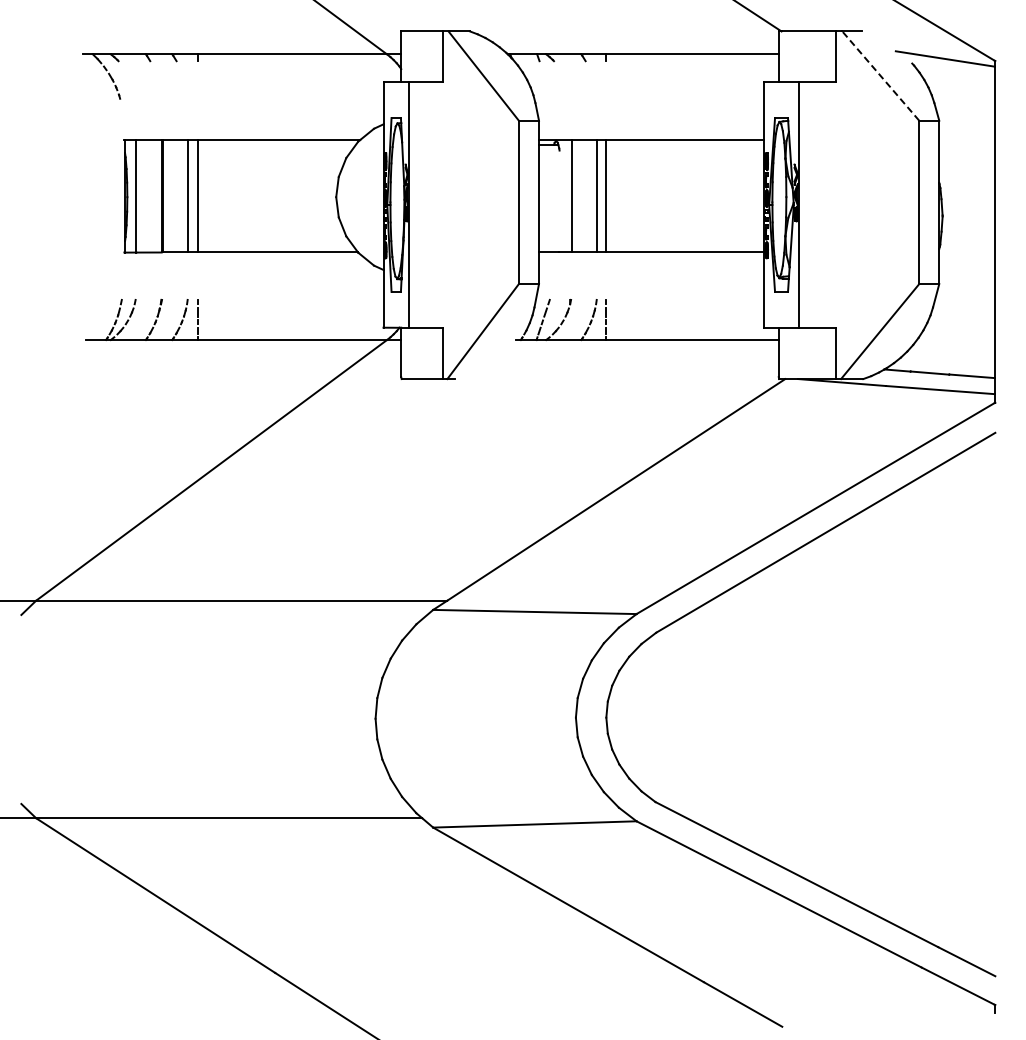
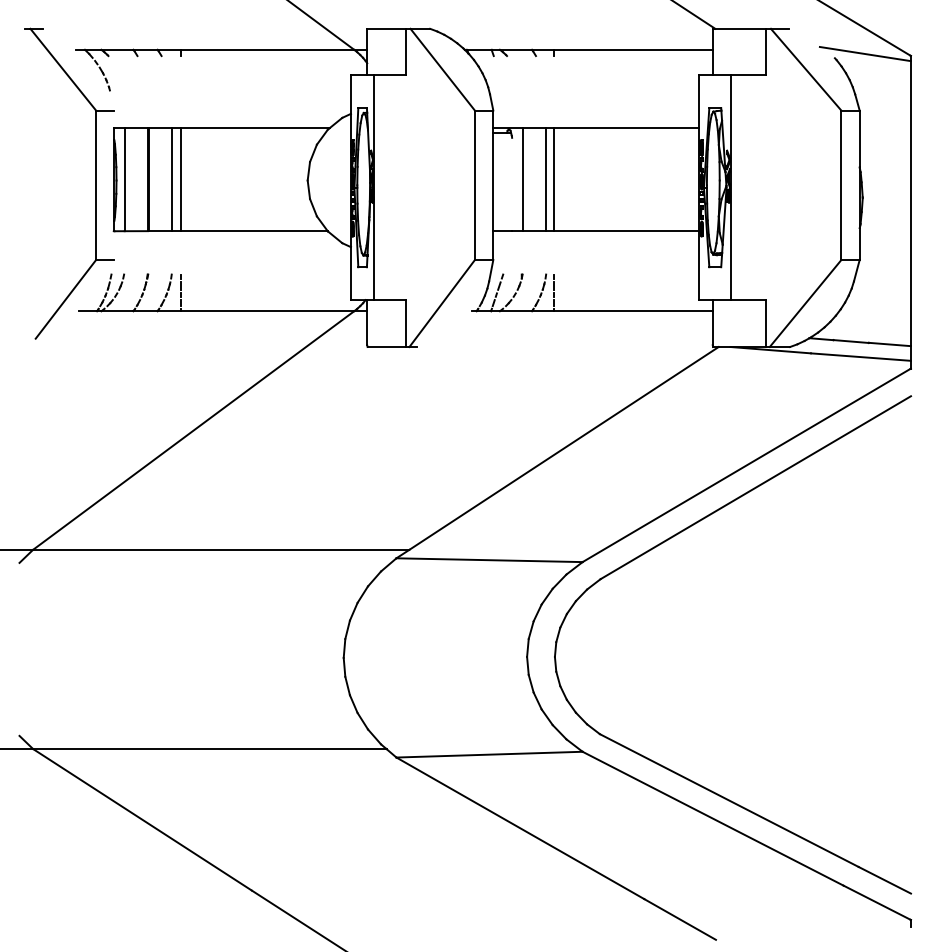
line: (880, 76) -> (805, 70), dashed -> solid
part: (104, 200) -> (95, 183), added

